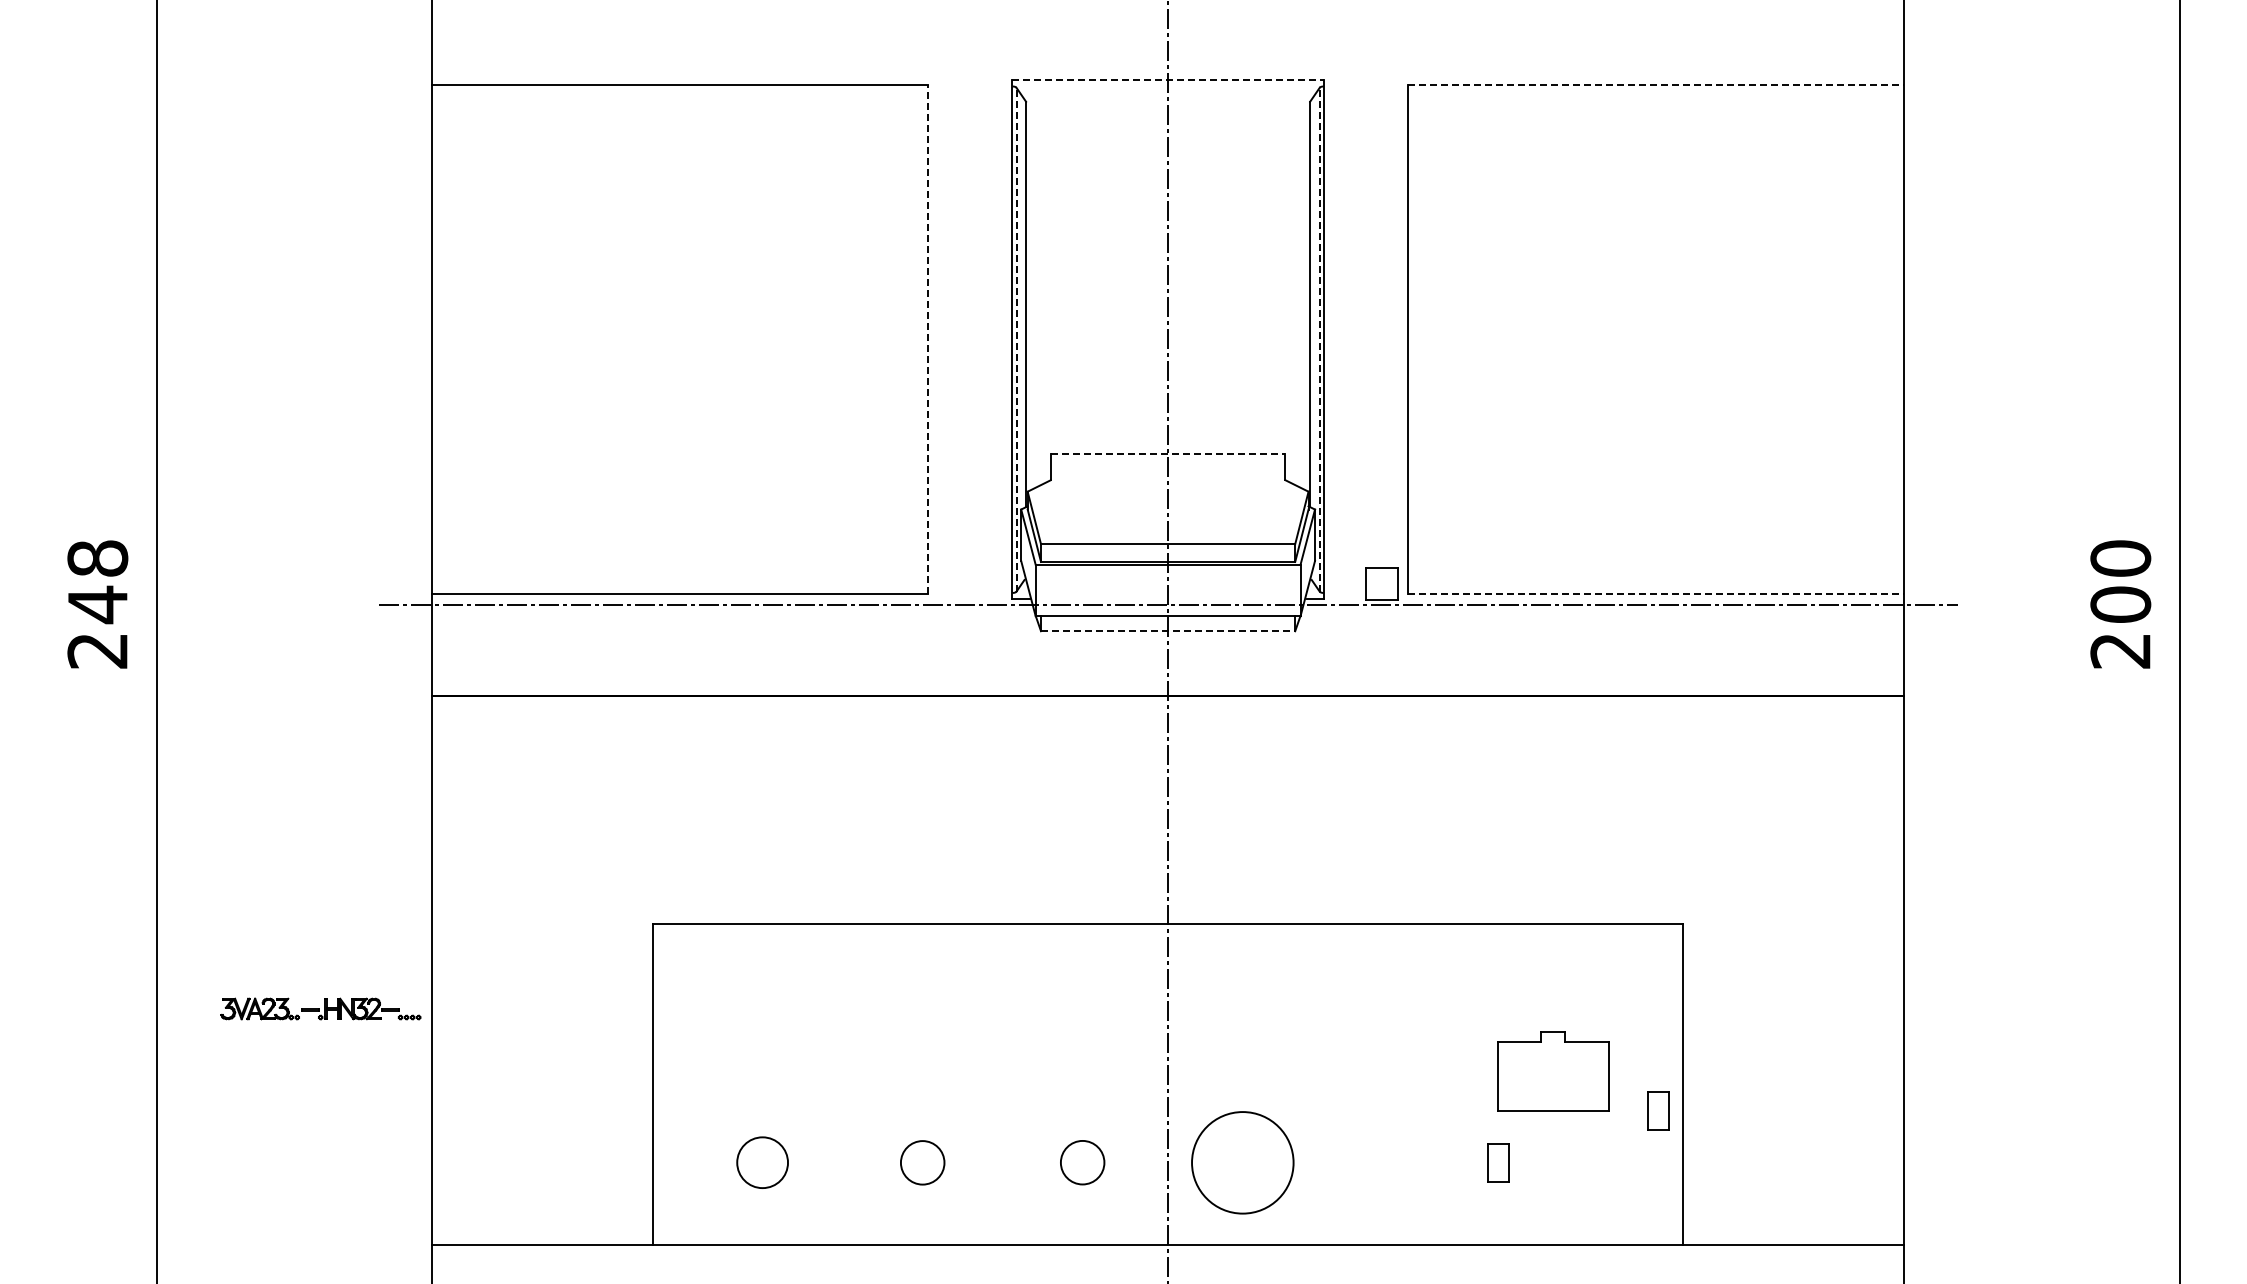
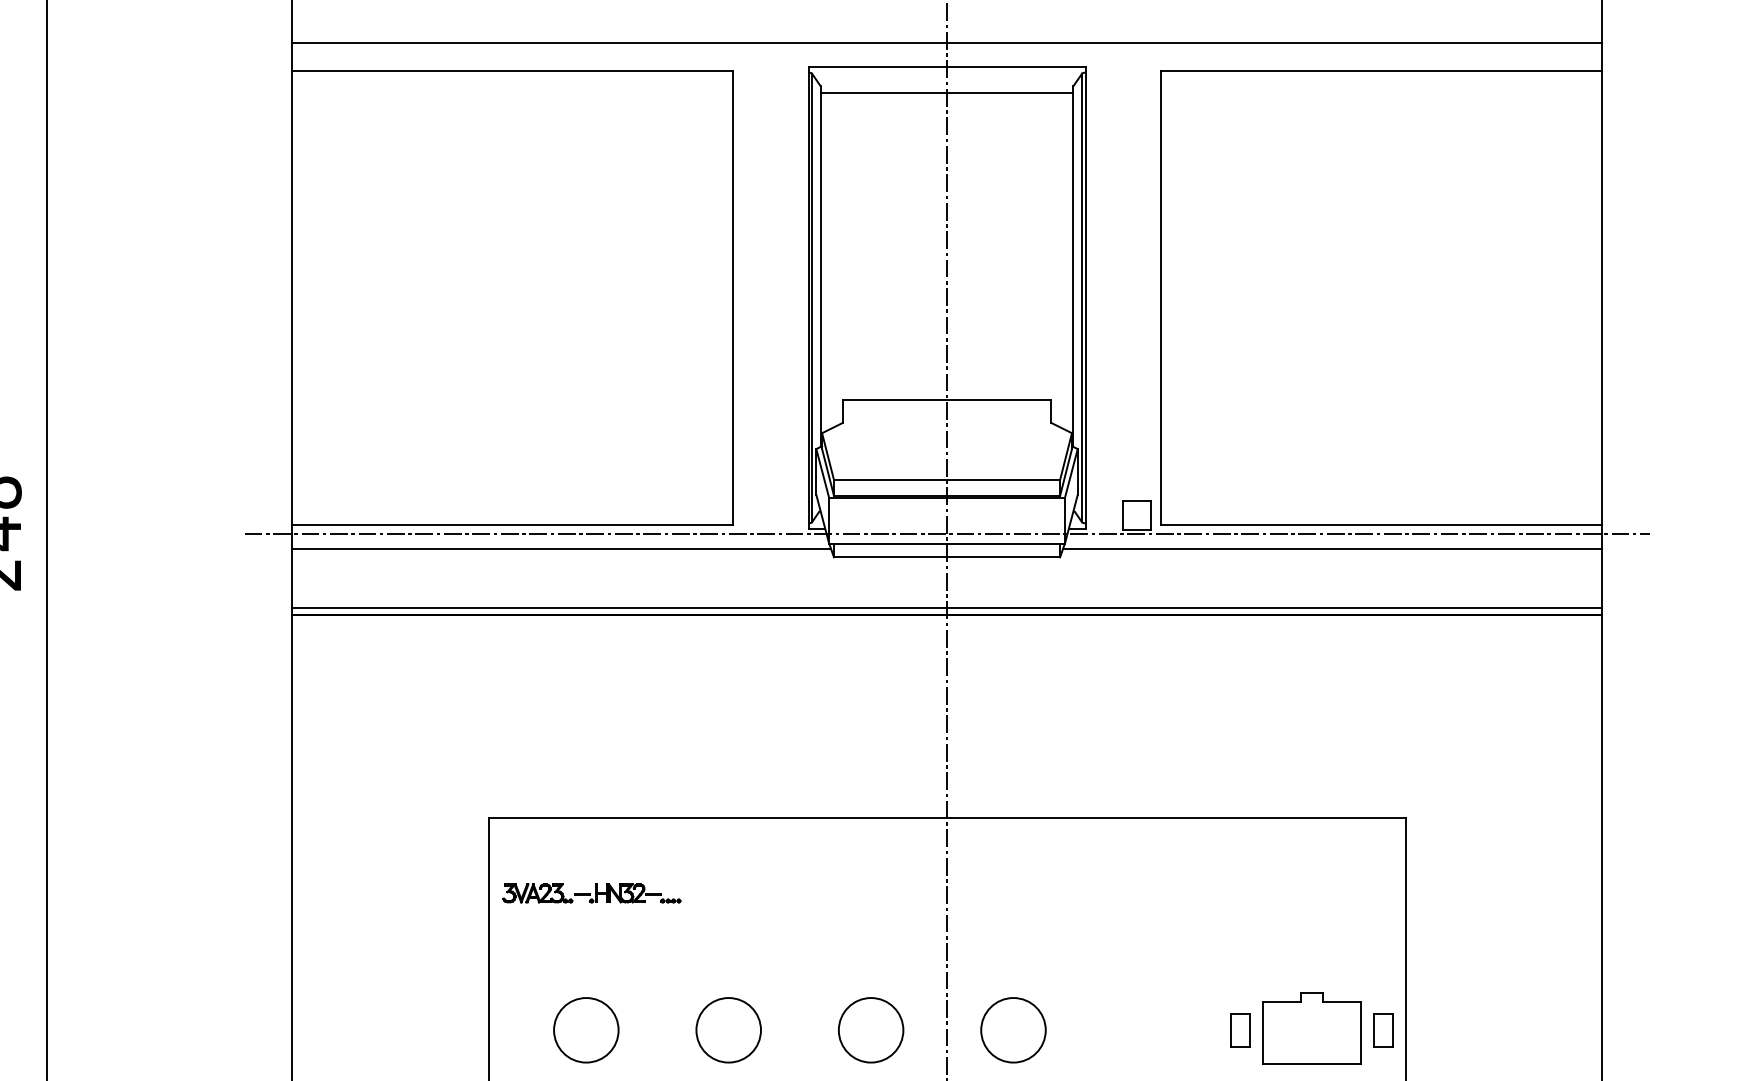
line: (1167, 52) -> (946, 42), added
line: (1168, 79) -> (947, 66), dashed -> solid
line: (1656, 84) -> (1381, 70), dashed -> solid
line: (1168, 108) -> (947, 92), added
line: (928, 339) -> (733, 297), dashed -> solid
line: (1016, 339) -> (812, 297), dashed -> solid
line: (1319, 339) -> (1081, 297), dashed -> solid
line: (1168, 453) -> (947, 399), dashed -> solid
line: (1656, 594) -> (1381, 524), dashed -> solid
line: (734, 621) -> (561, 548), added
line: (1601, 621) -> (1332, 548), added
line: (1168, 631) -> (947, 557), dashed -> solid
line: (1167, 688) -> (946, 608), added
part: (320, 1008) -> (591, 892), moved
part: (1553, 1071) -> (1312, 1028), moved
part: (1658, 1110) -> (1383, 1030), moved
circle: (762, 1162) -> (586, 1030), size x1.43
circle: (922, 1162) -> (728, 1030), size x1.67
circle: (1082, 1162) -> (870, 1030), size x1.67
circle: (1242, 1162) -> (1013, 1030), size x0.71

